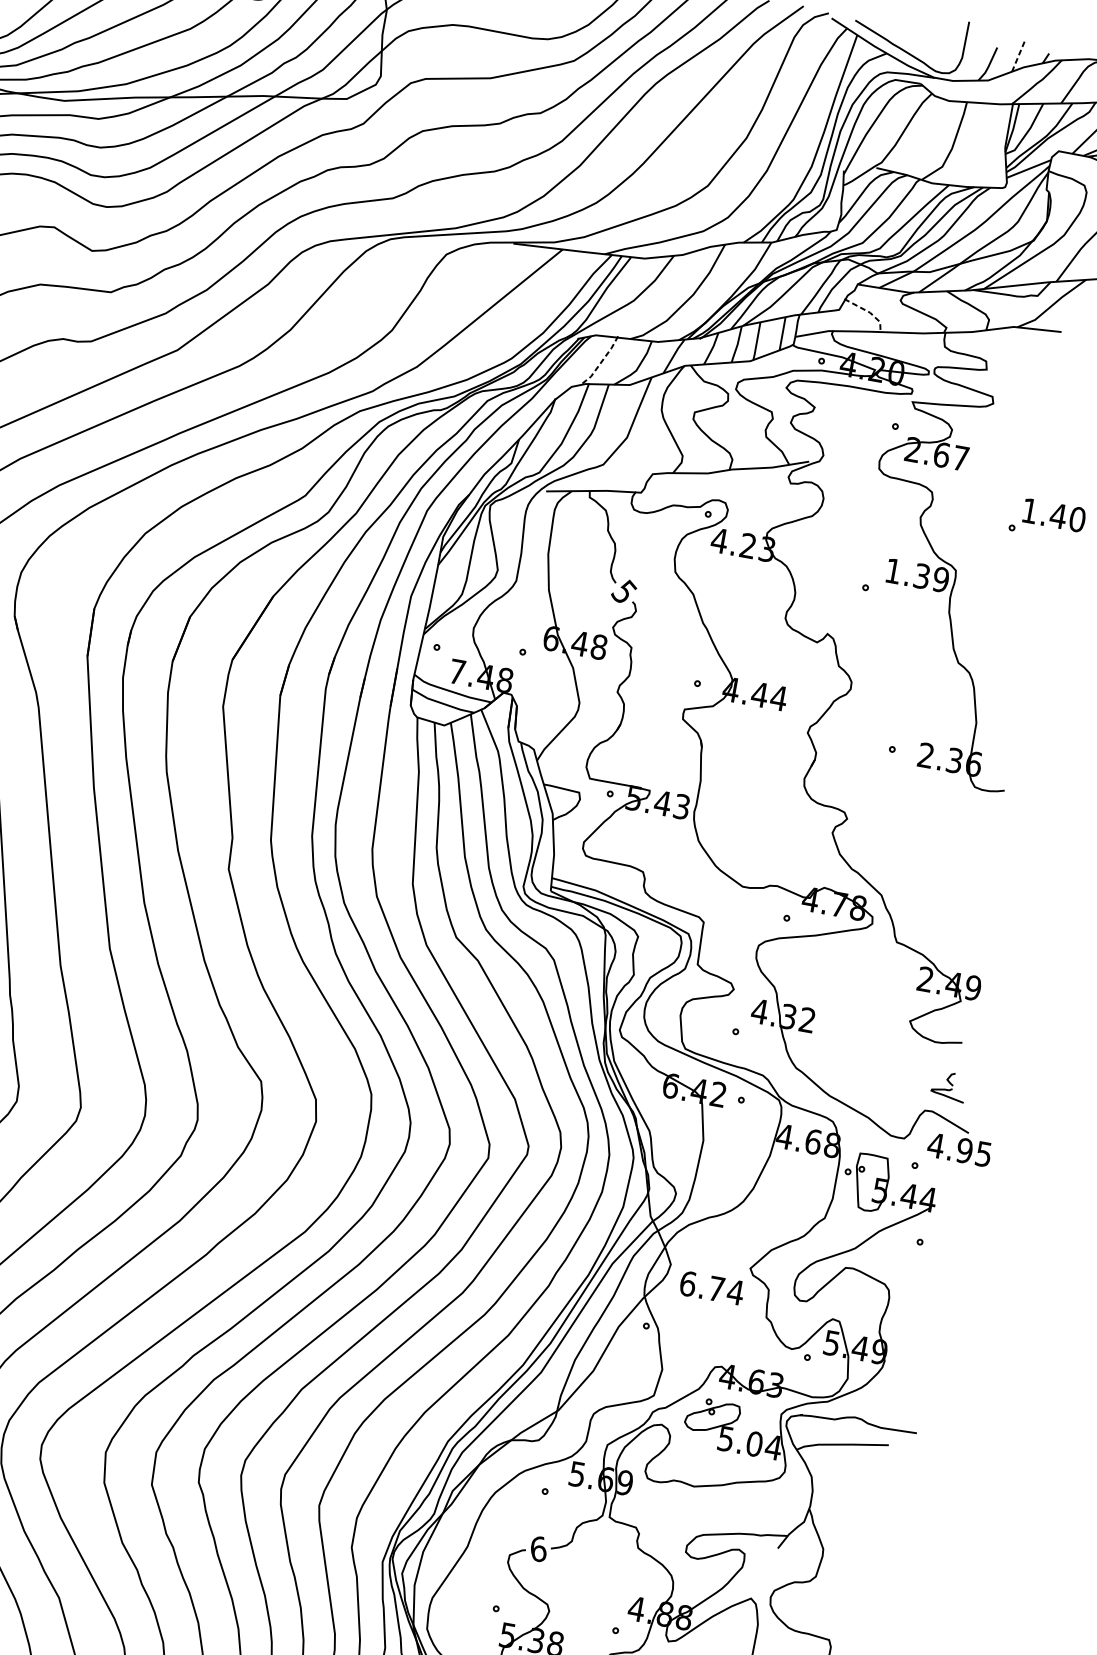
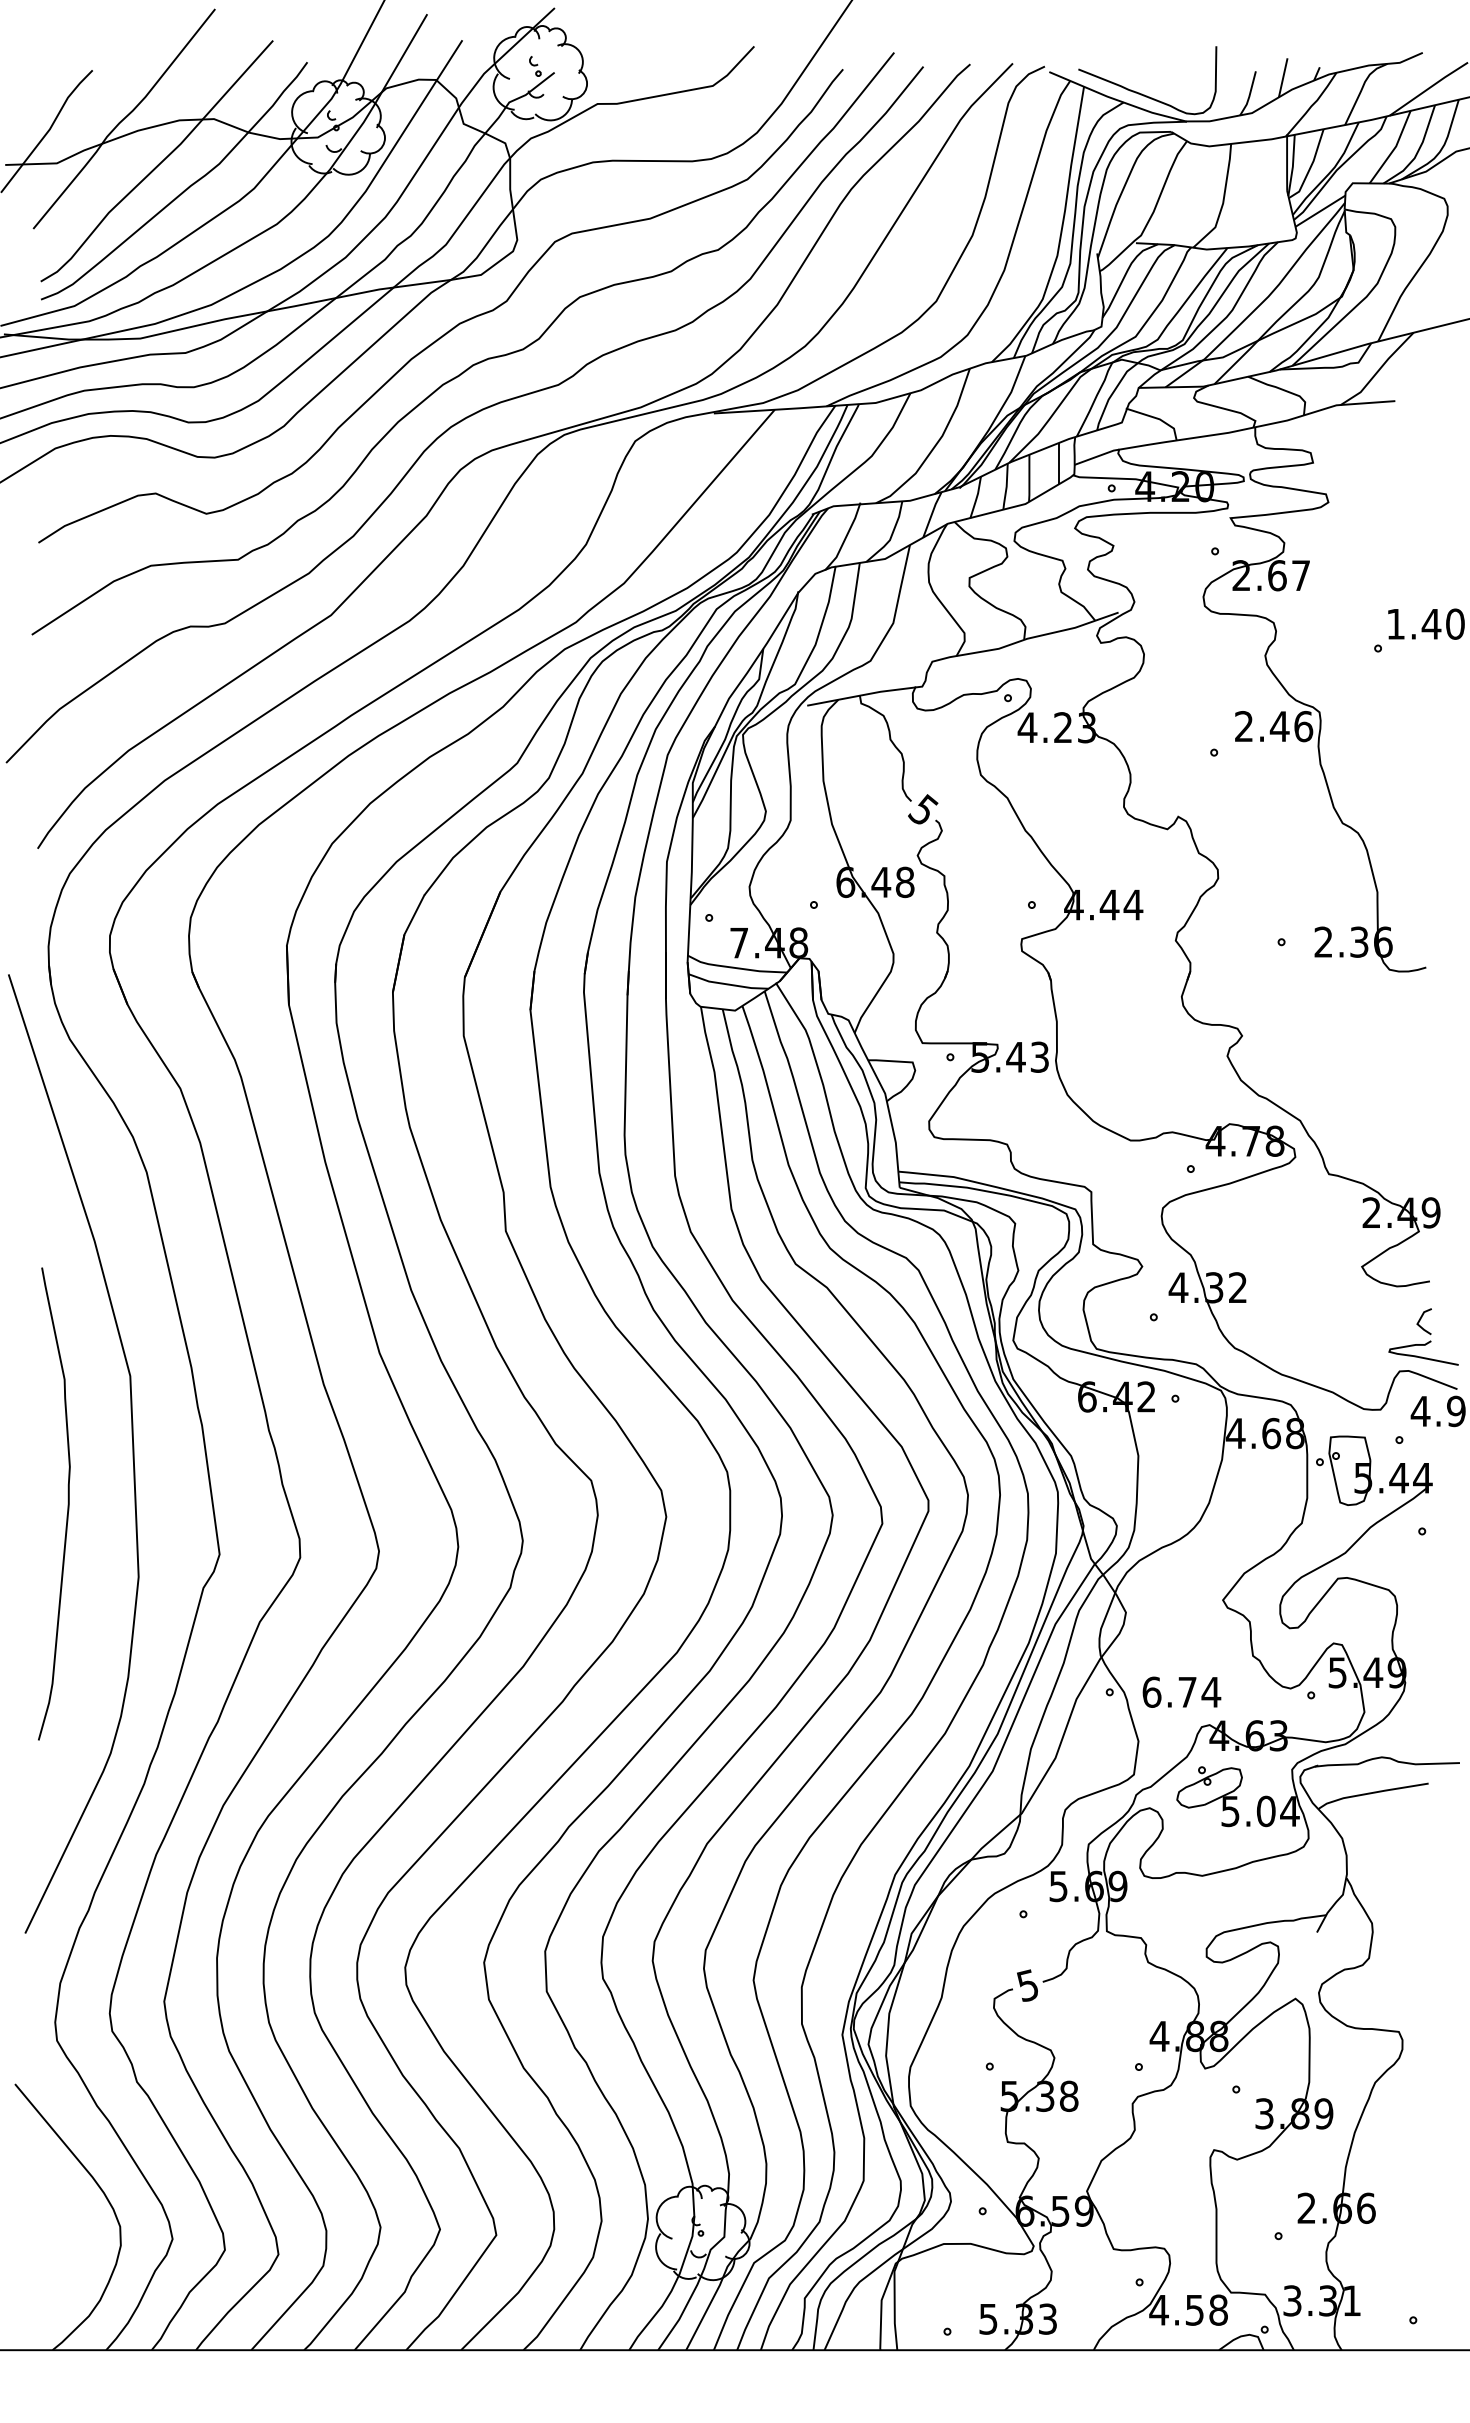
line: (1018, 56) -> (1283, 77), dashed -> solid
line: (868, 311) -> (1157, 418), dashed -> solid
line: (600, 362) -> (845, 538), dashed -> solid
text: (917, 575) -> (1274, 726), 1.39 -> 2.46
part: (949, 1086) -> (1423, 1336), size x1.67
text: (711, 1287) -> (1181, 1691), moved
text: (538, 1549) -> (1027, 1985), 6 -> 5

